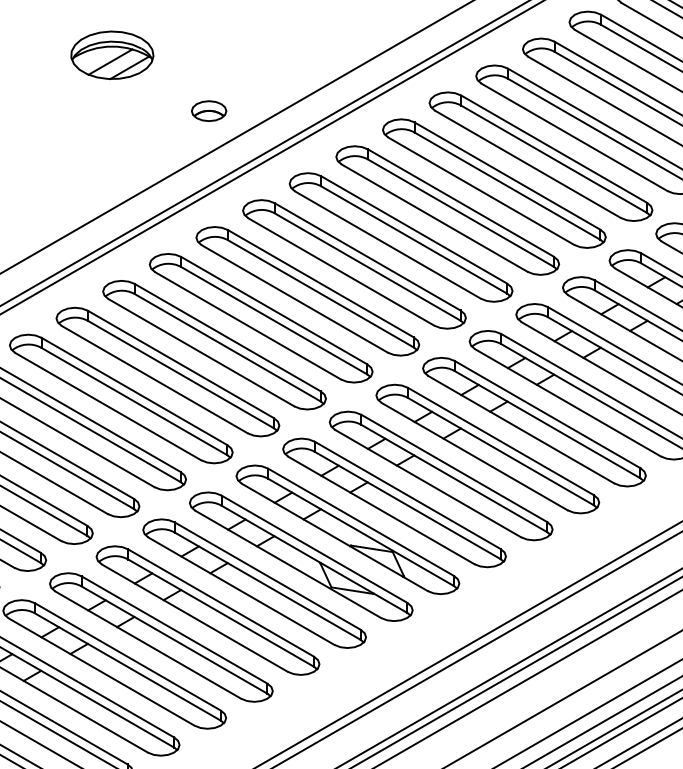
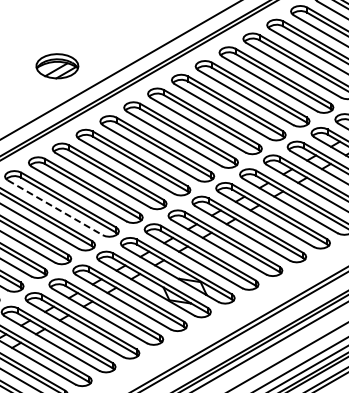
part: (112, 55) -> (57, 66), moved
part: (208, 110) -> (106, 56), removed
line: (108, 406) -> (55, 207), solid -> dashed

